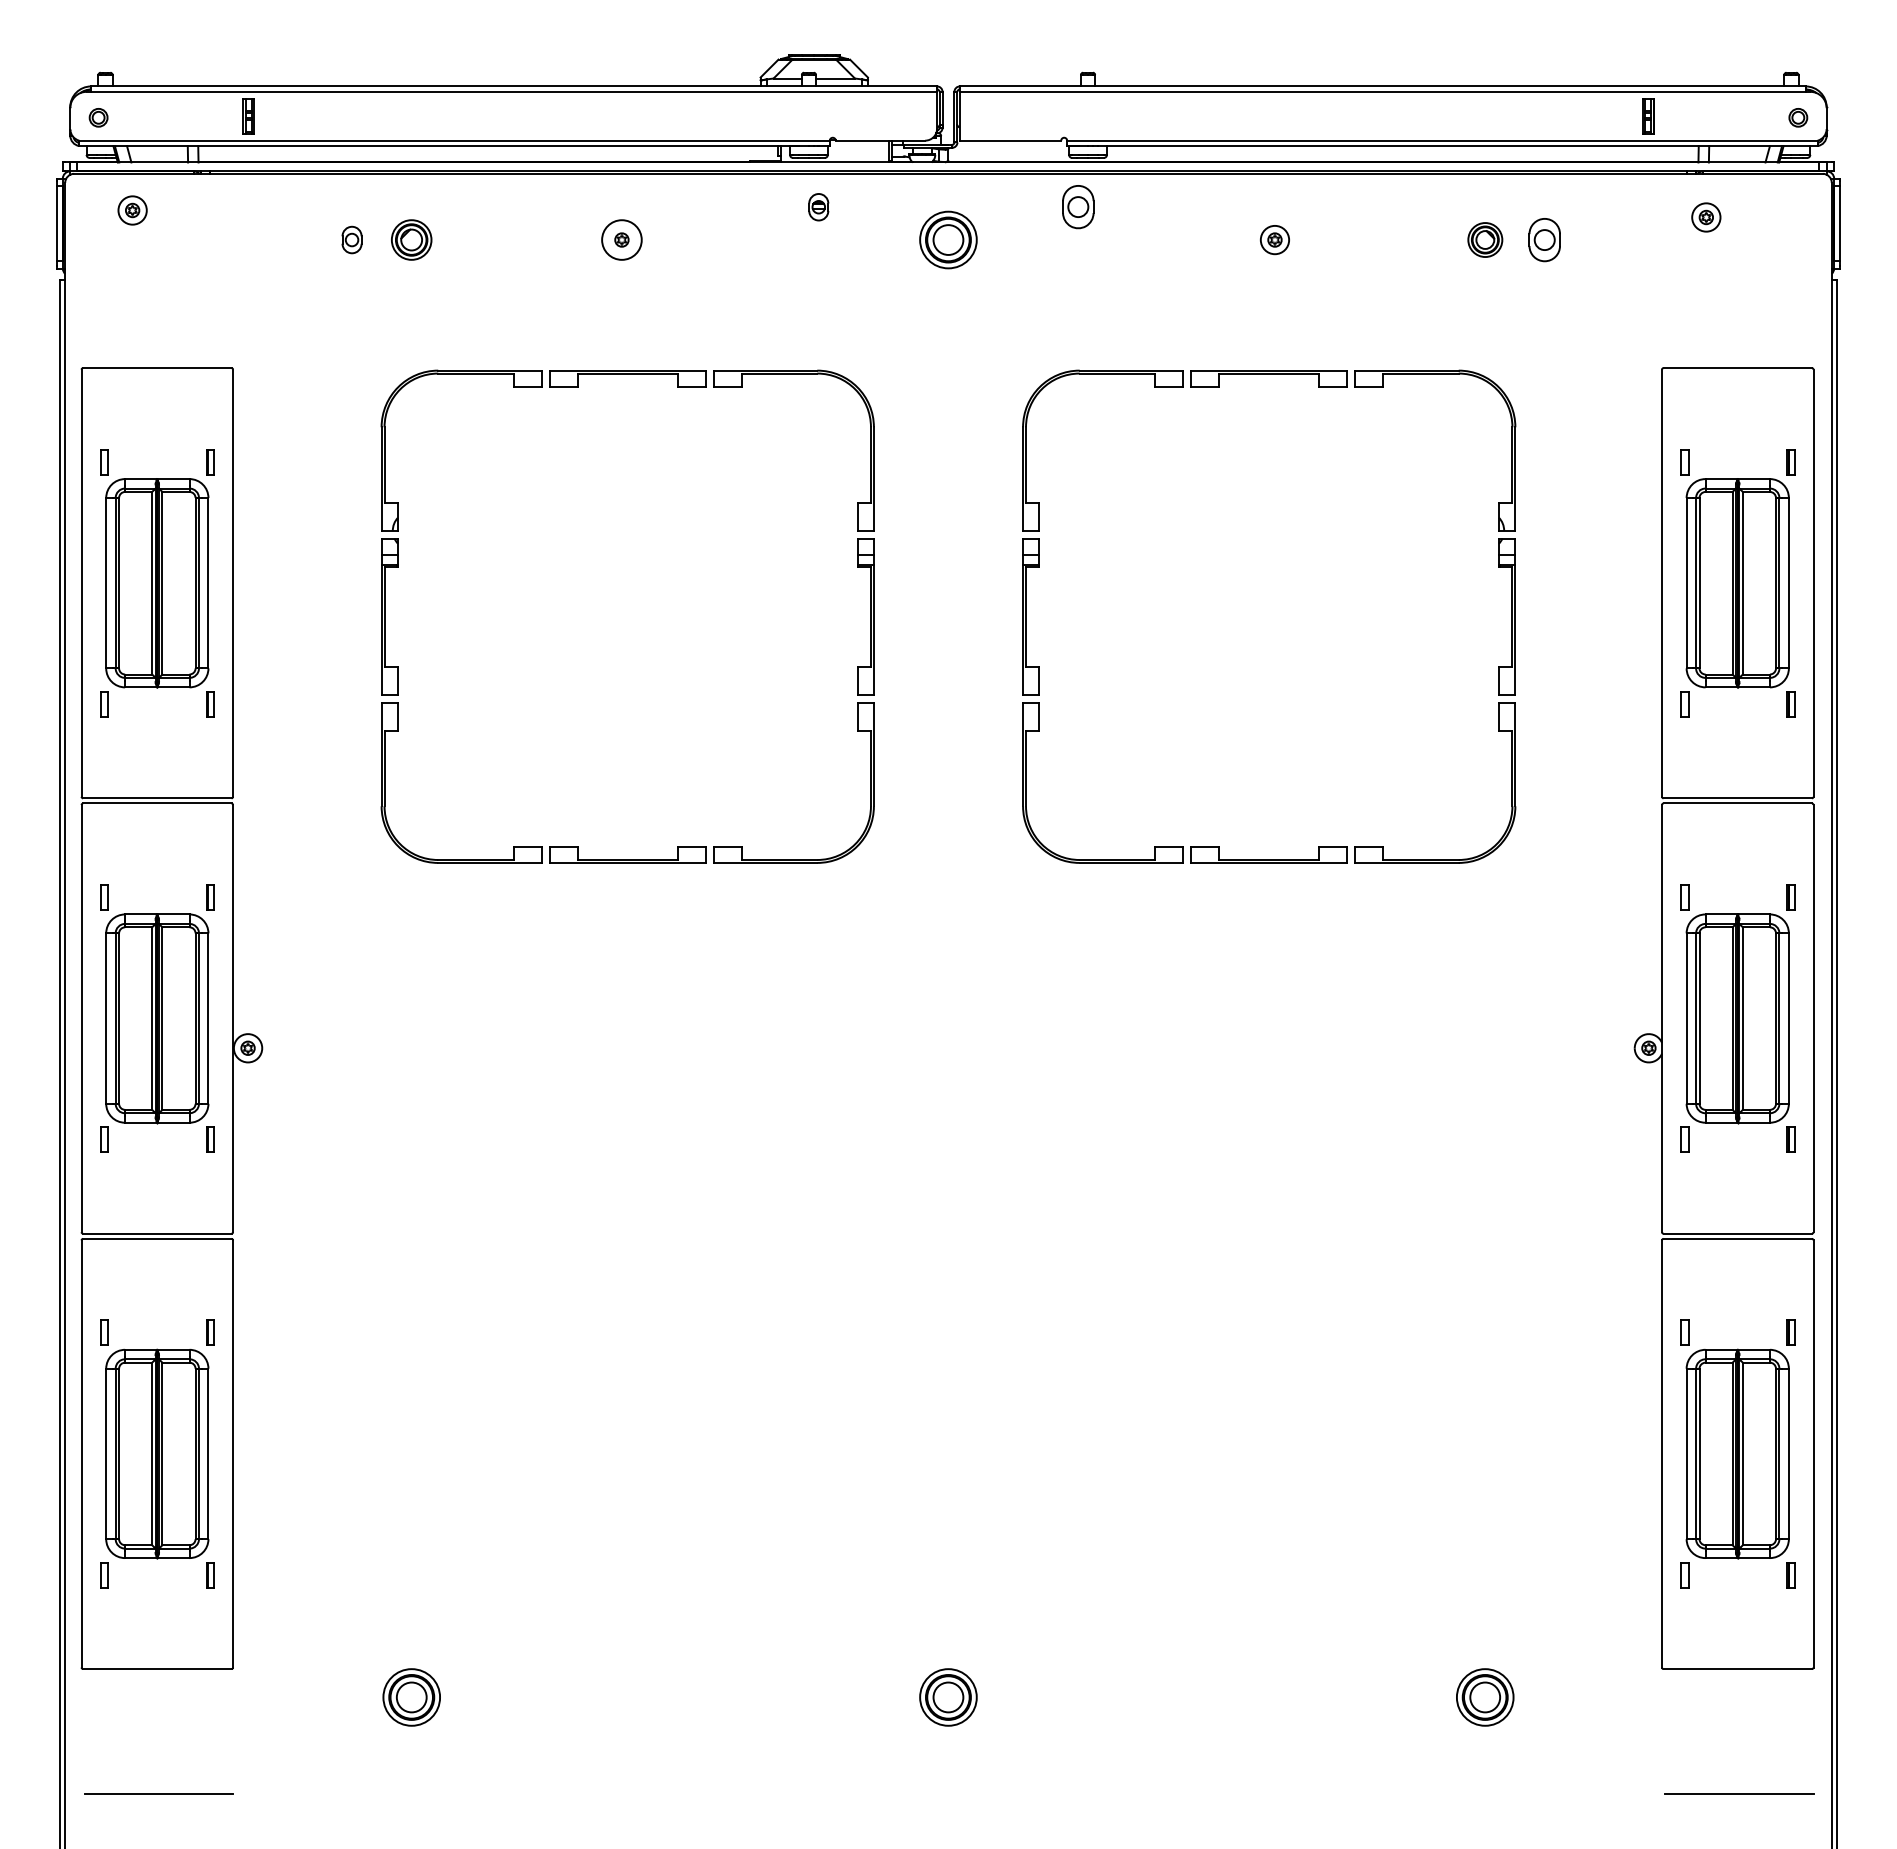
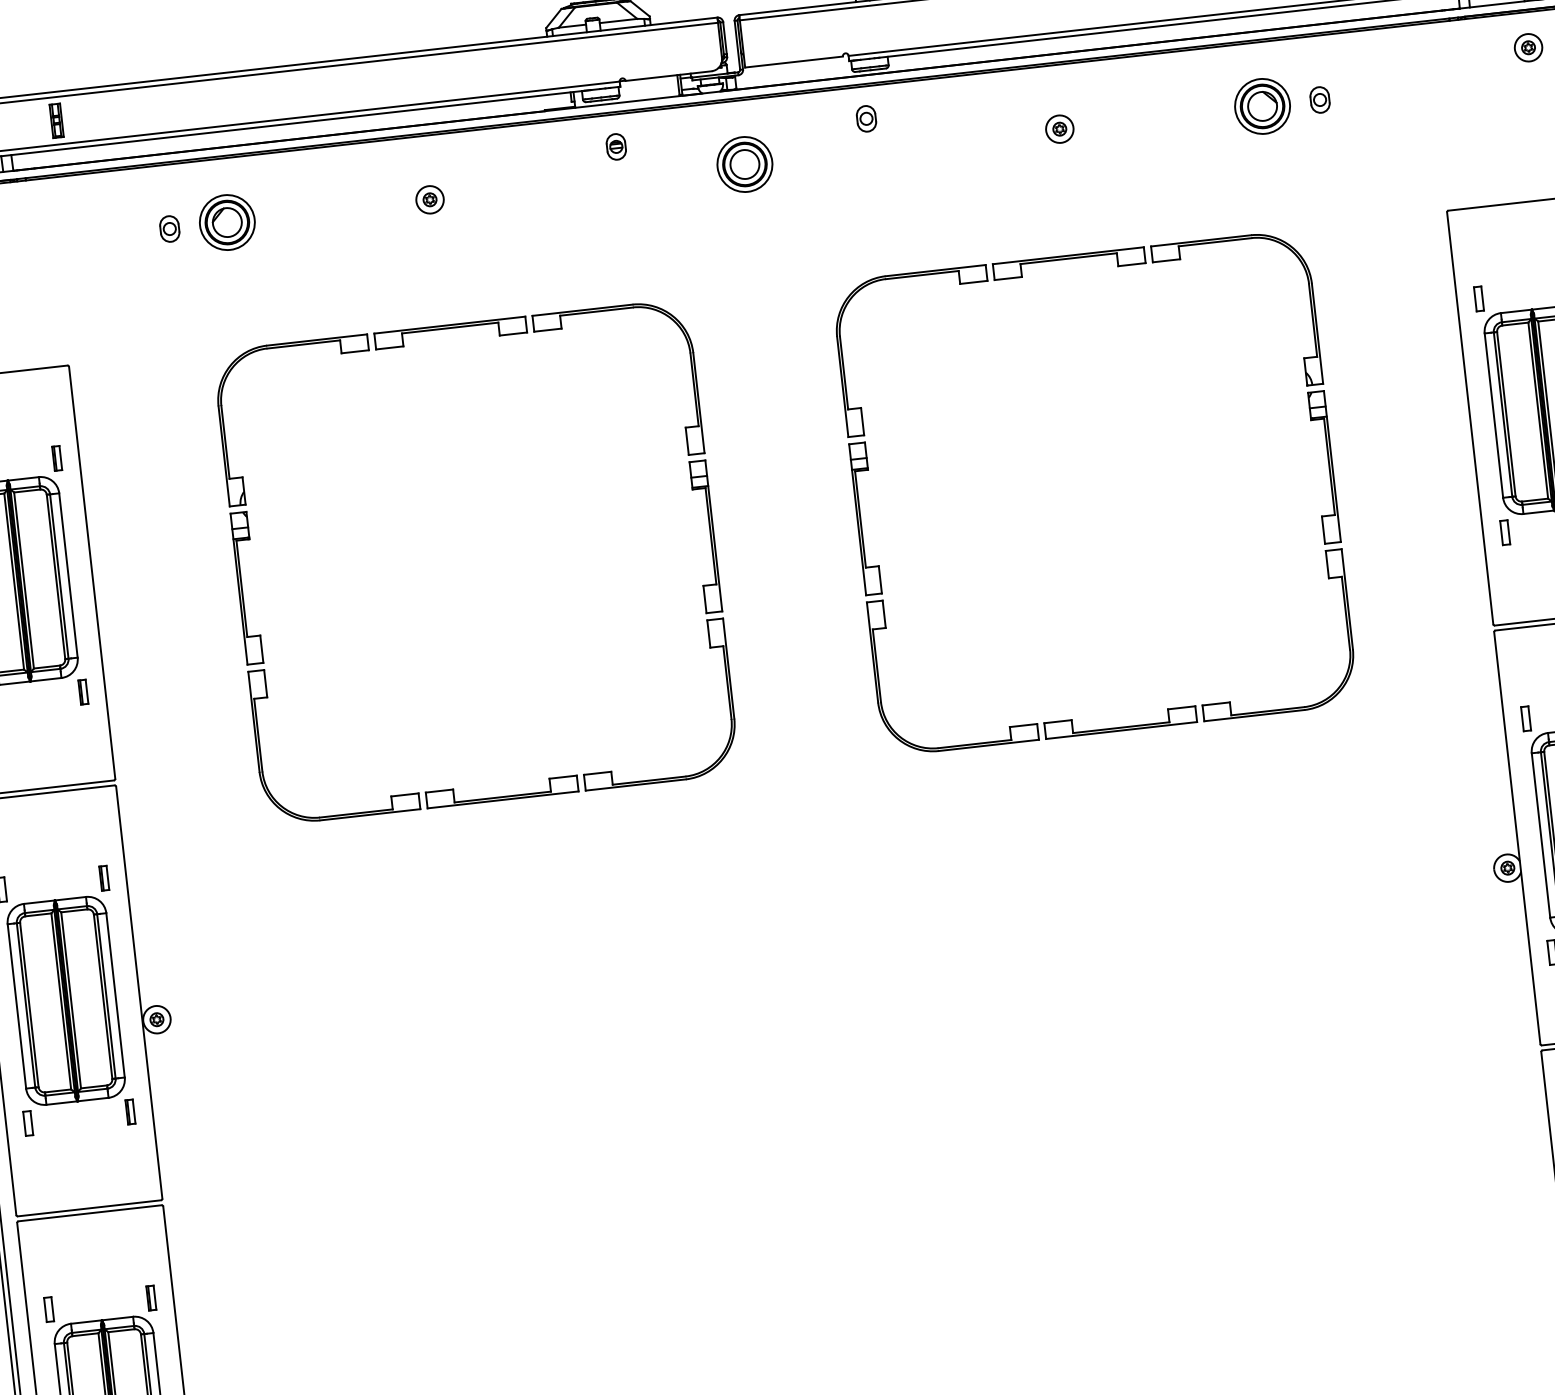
part: (1077, 207) -> (865, 119), size x0.62
part: (1706, 217) -> (1528, 47), moved
part: (411, 239) -> (227, 222), size x1.43
circle: (621, 239) -> (429, 199), size x0.71
part: (1485, 239) -> (1262, 105), size x1.67
part: (1544, 239) -> (1319, 99), size x0.62

